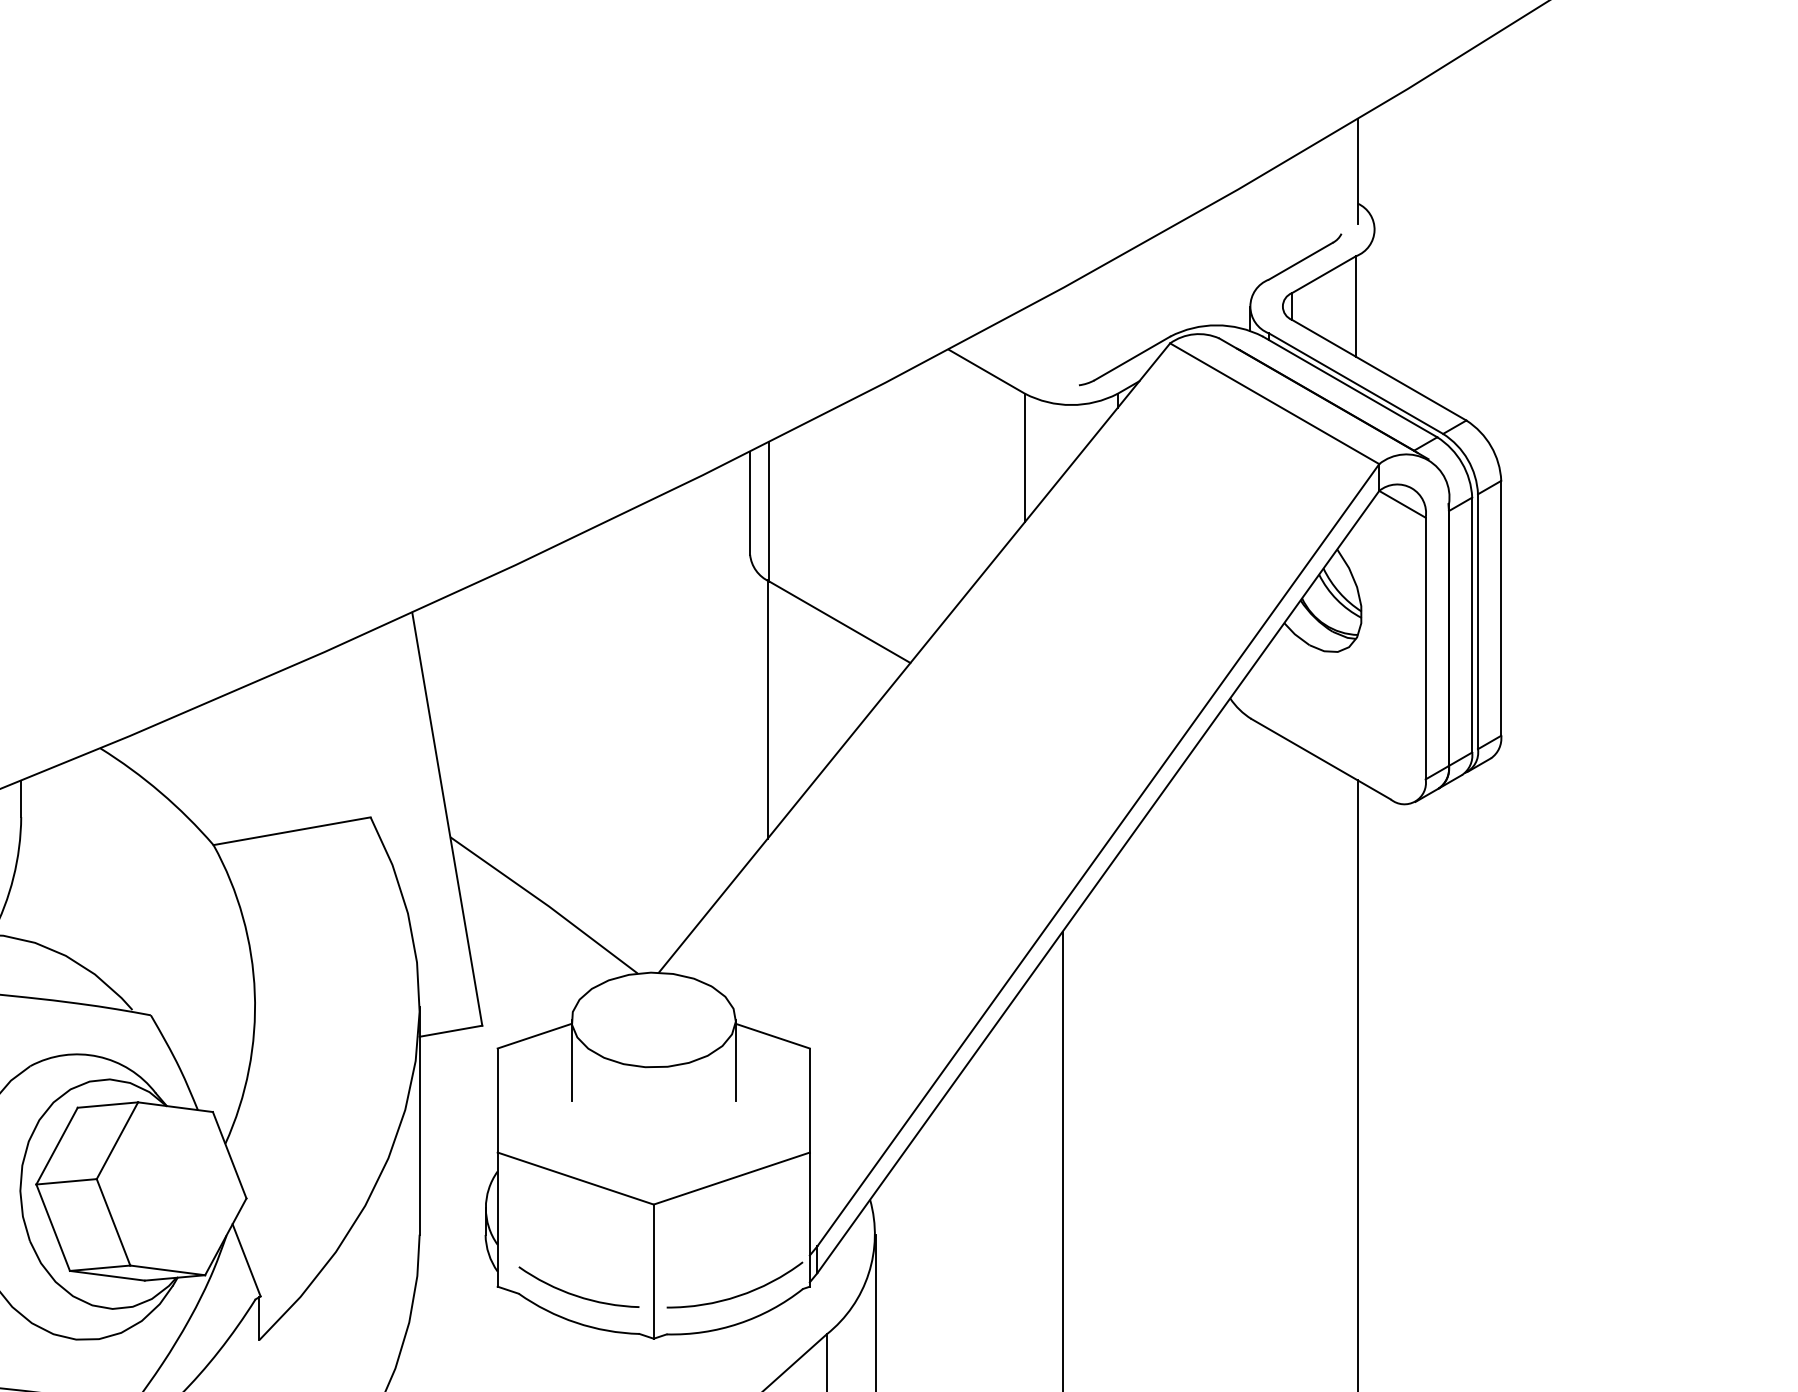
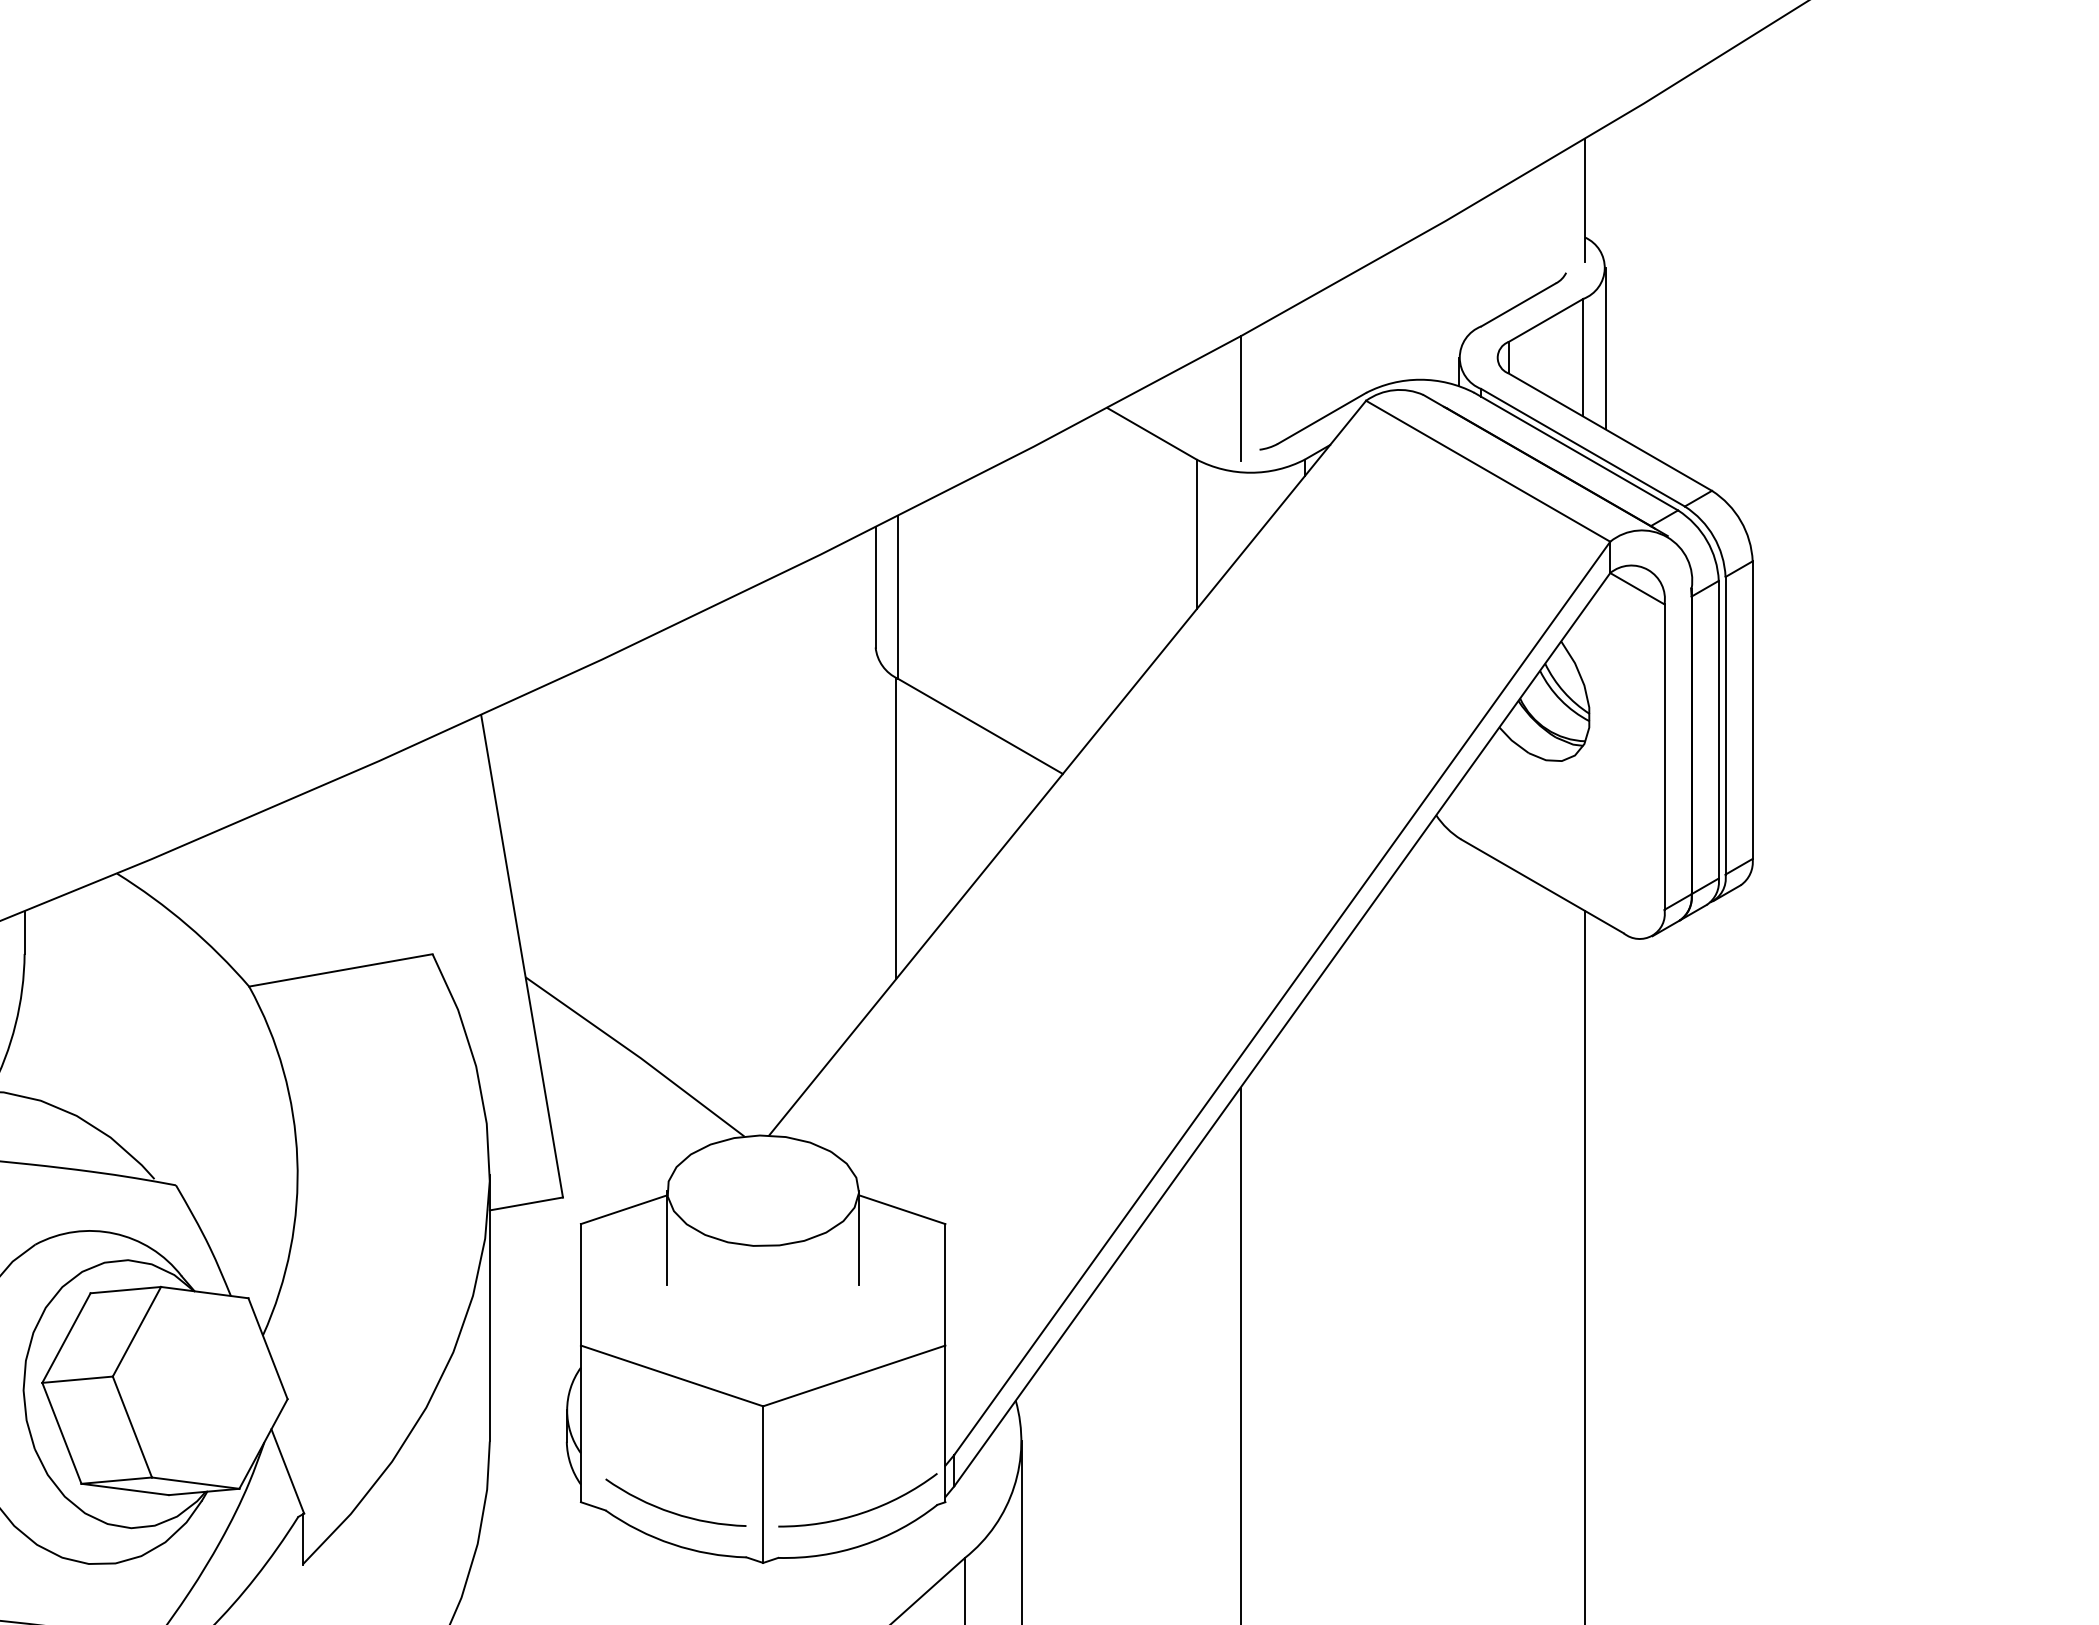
line: (1375, 298) -> (1605, 348), added
line: (1062, 341) -> (1240, 398), added

